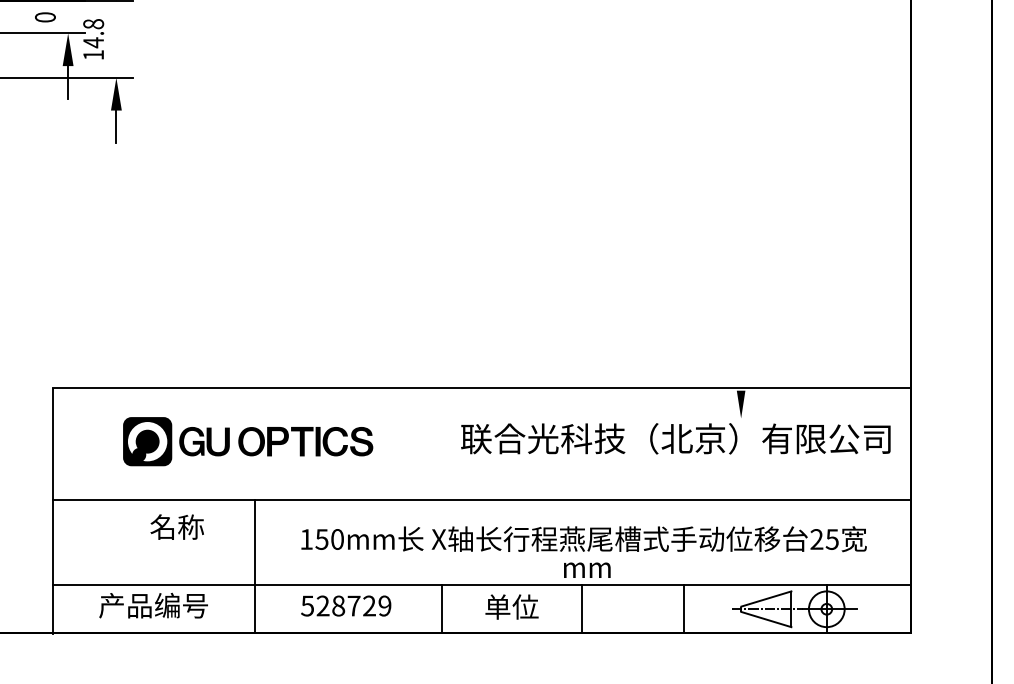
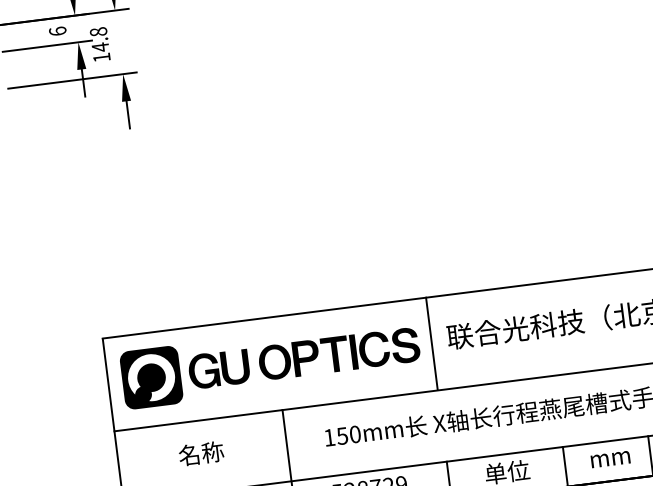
text: (45, 17) -> (57, 31), 0 -> 6
part: (247, 441) -> (270, 362), size x1.43
line: (441, 443) -> (431, 343), added
text: (176, 526) -> (200, 453), moved
text: (587, 569) -> (610, 458), moved

